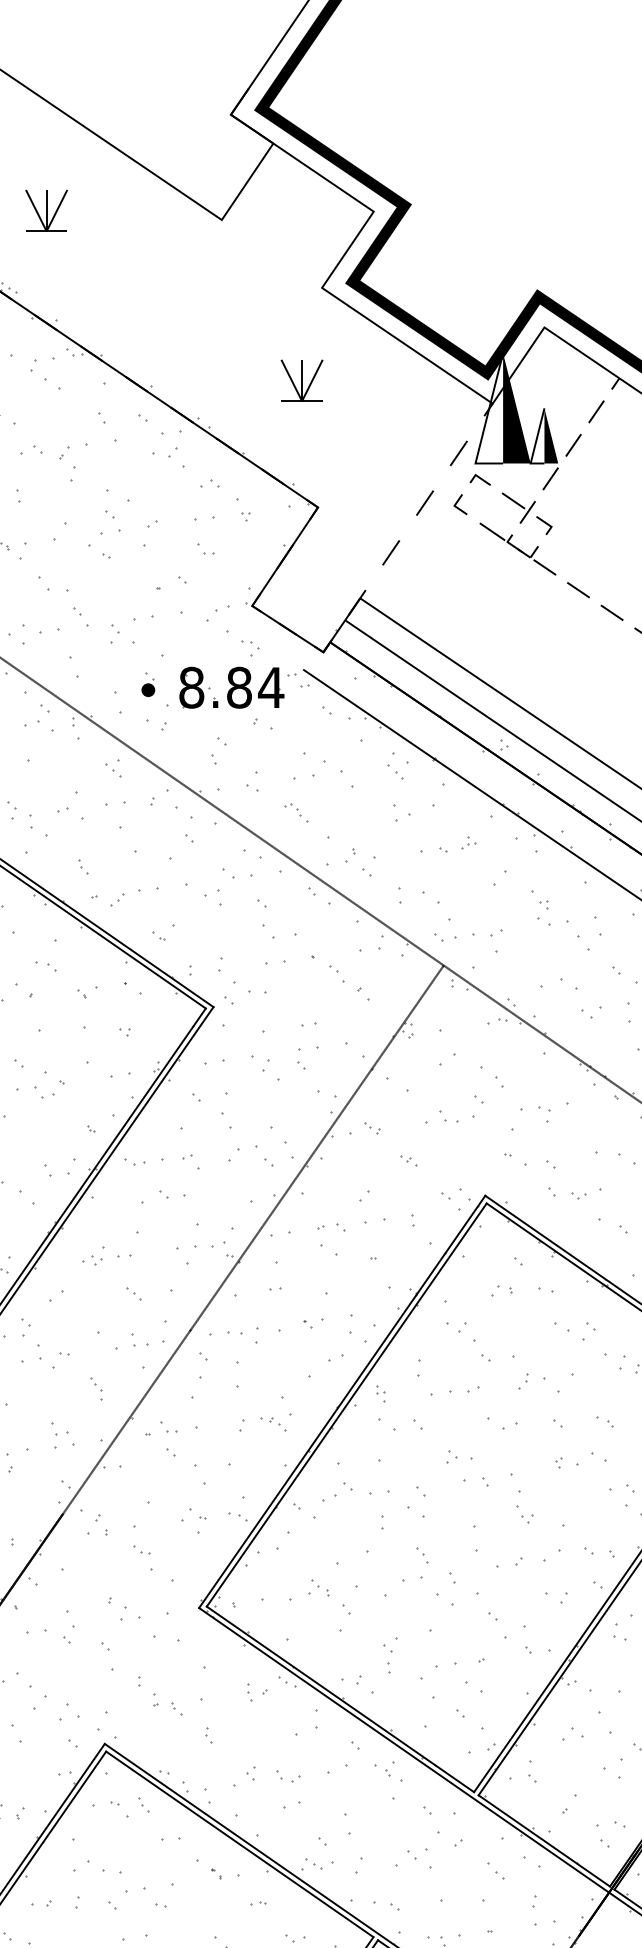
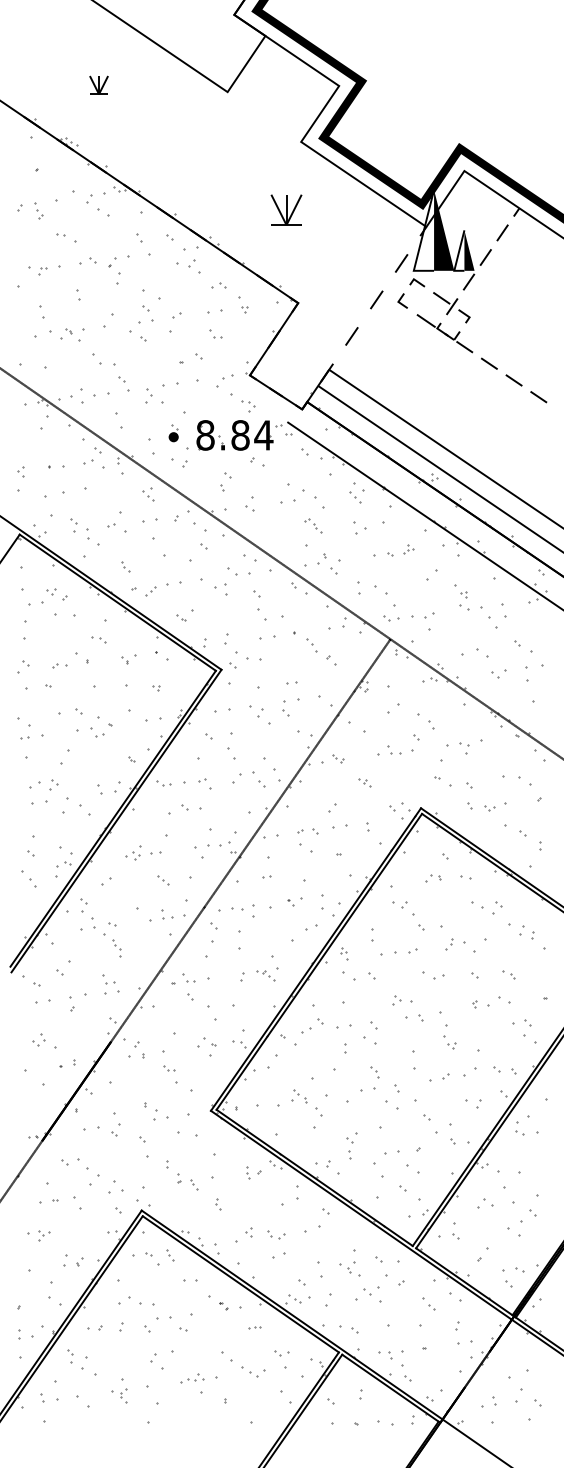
part: (45, 209) -> (98, 84), size x0.6
part: (296, 811) -> (313, 525), moved
part: (96, 1389) -> (116, 948), moved
part: (387, 1771) -> (349, 1268), moved

